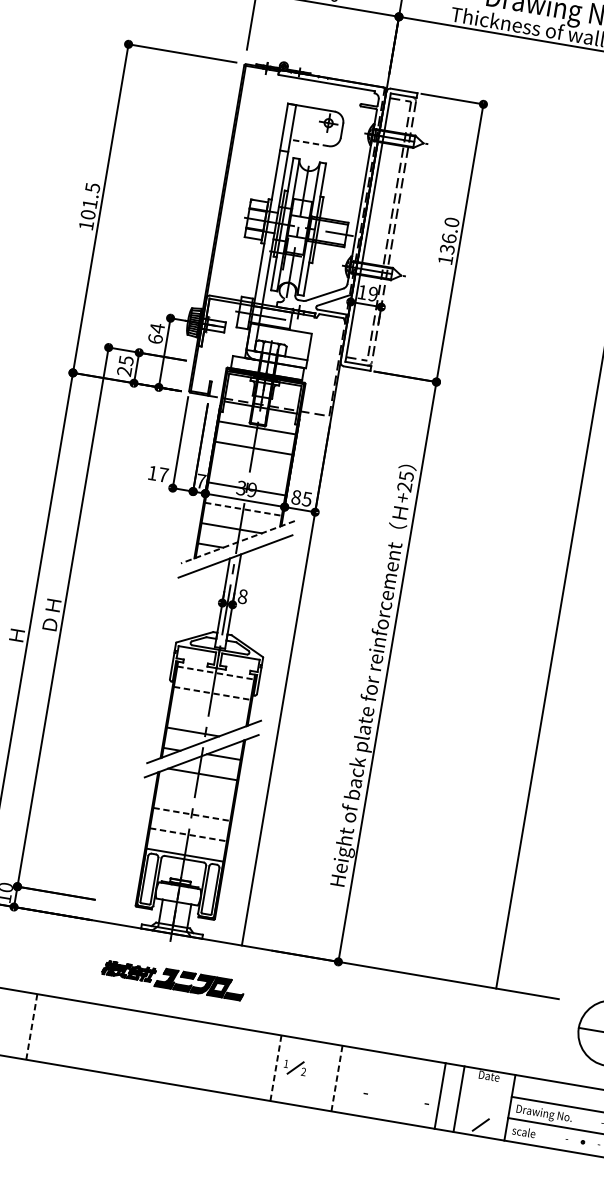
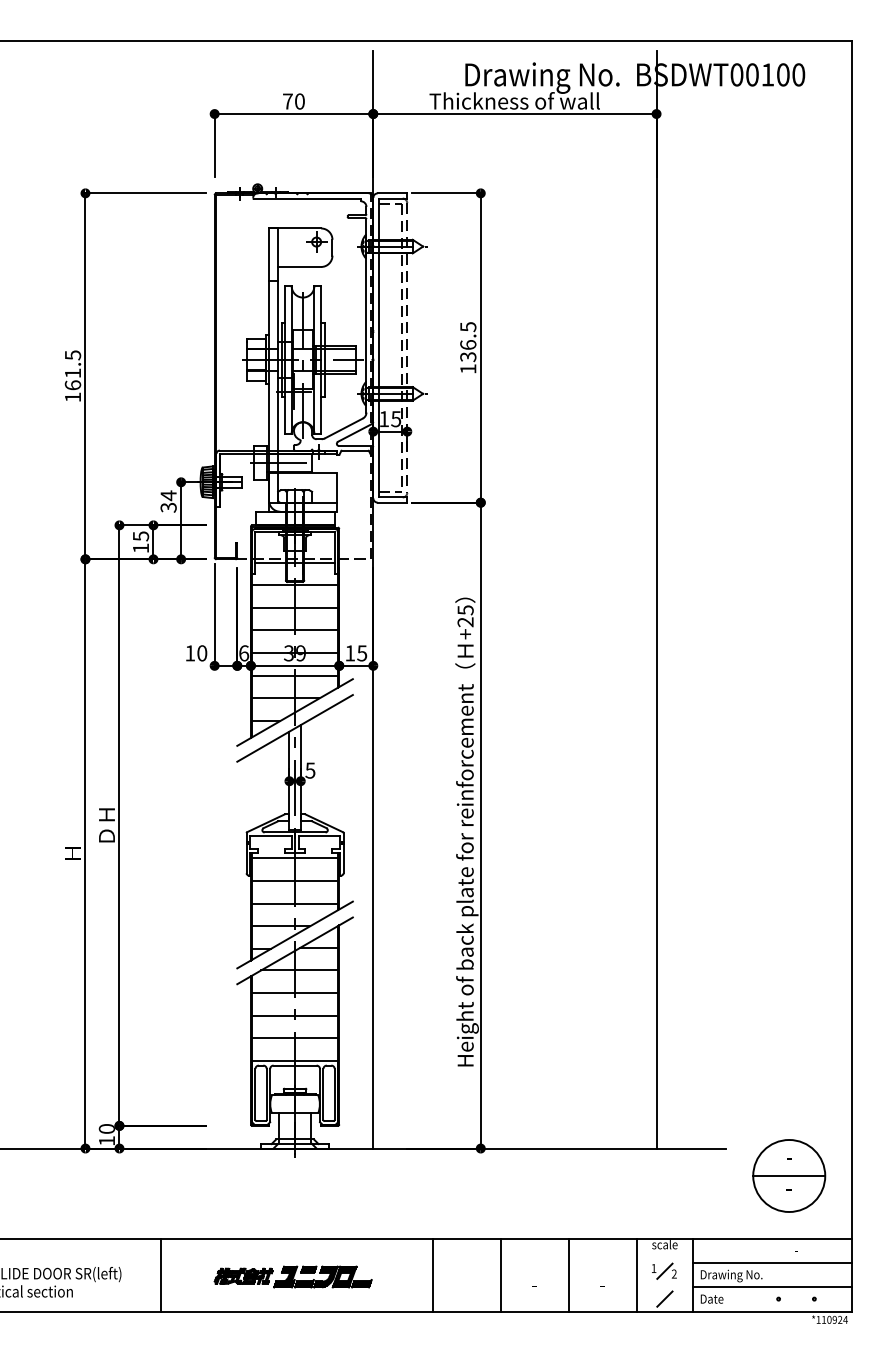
line: (309, 143) -> (299, 267), dashed -> solid
text: (87, 214) -> (72, 385), 101.5 -> 161.5
text: (452, 222) -> (468, 327), 136.0 -> 136.5
text: (373, 294) -> (396, 419), 19 -> 15
text: (155, 338) -> (168, 507), 64 -> 34
text: (124, 371) -> (140, 548), 25 -> 15
line: (249, 468) -> (294, 630), added
text: (163, 475) -> (202, 653), 17 -> 10
text: (201, 481) -> (244, 653), 7 -> 6
text: (296, 497) -> (350, 653), 85 -> 15
line: (243, 509) -> (295, 675), dashed -> solid
line: (238, 542) -> (295, 712), dashed -> solid
text: (242, 596) -> (310, 770), 8 -> 5
line: (216, 673) -> (295, 858), dashed -> solid
line: (212, 693) -> (295, 880), dashed -> solid
line: (208, 713) -> (294, 903), added
line: (194, 794) -> (294, 993), added
line: (192, 814) -> (295, 1015), dashed -> solid
line: (188, 834) -> (295, 1038), dashed -> solid
part: (172, 979) -> (292, 1276), moved
line: (31, 1027) -> (160, 1275), dashed -> solid
part: (295, 1067) -> (664, 1270), moved
line: (275, 1068) -> (432, 1275), dashed -> solid
text: (488, 1075) -> (664, 1244), Date -> scale
line: (336, 1078) -> (500, 1275), dashed -> solid
line: (440, 1095) -> (568, 1274), moved
text: (523, 1131) -> (712, 1298), scale -> Date

